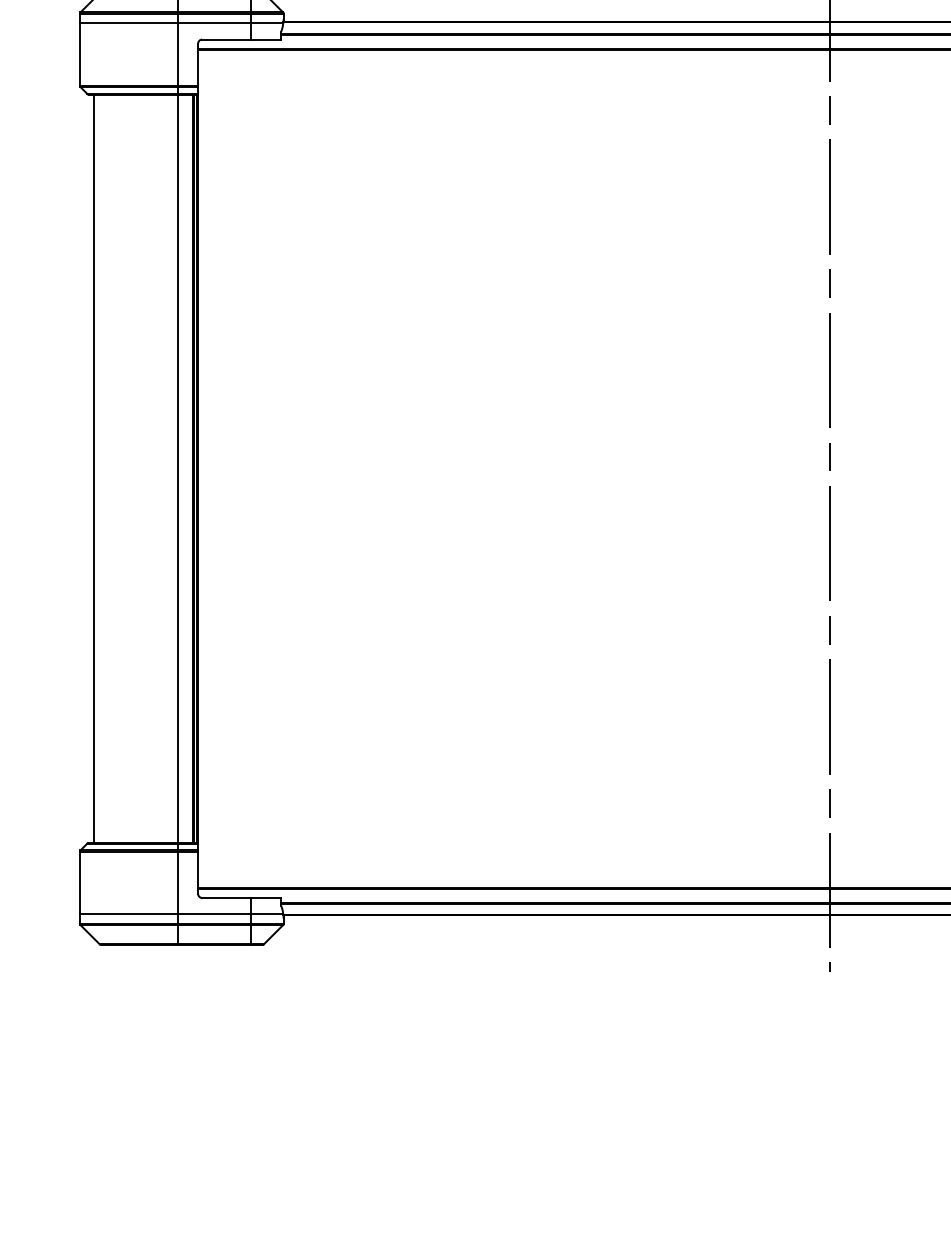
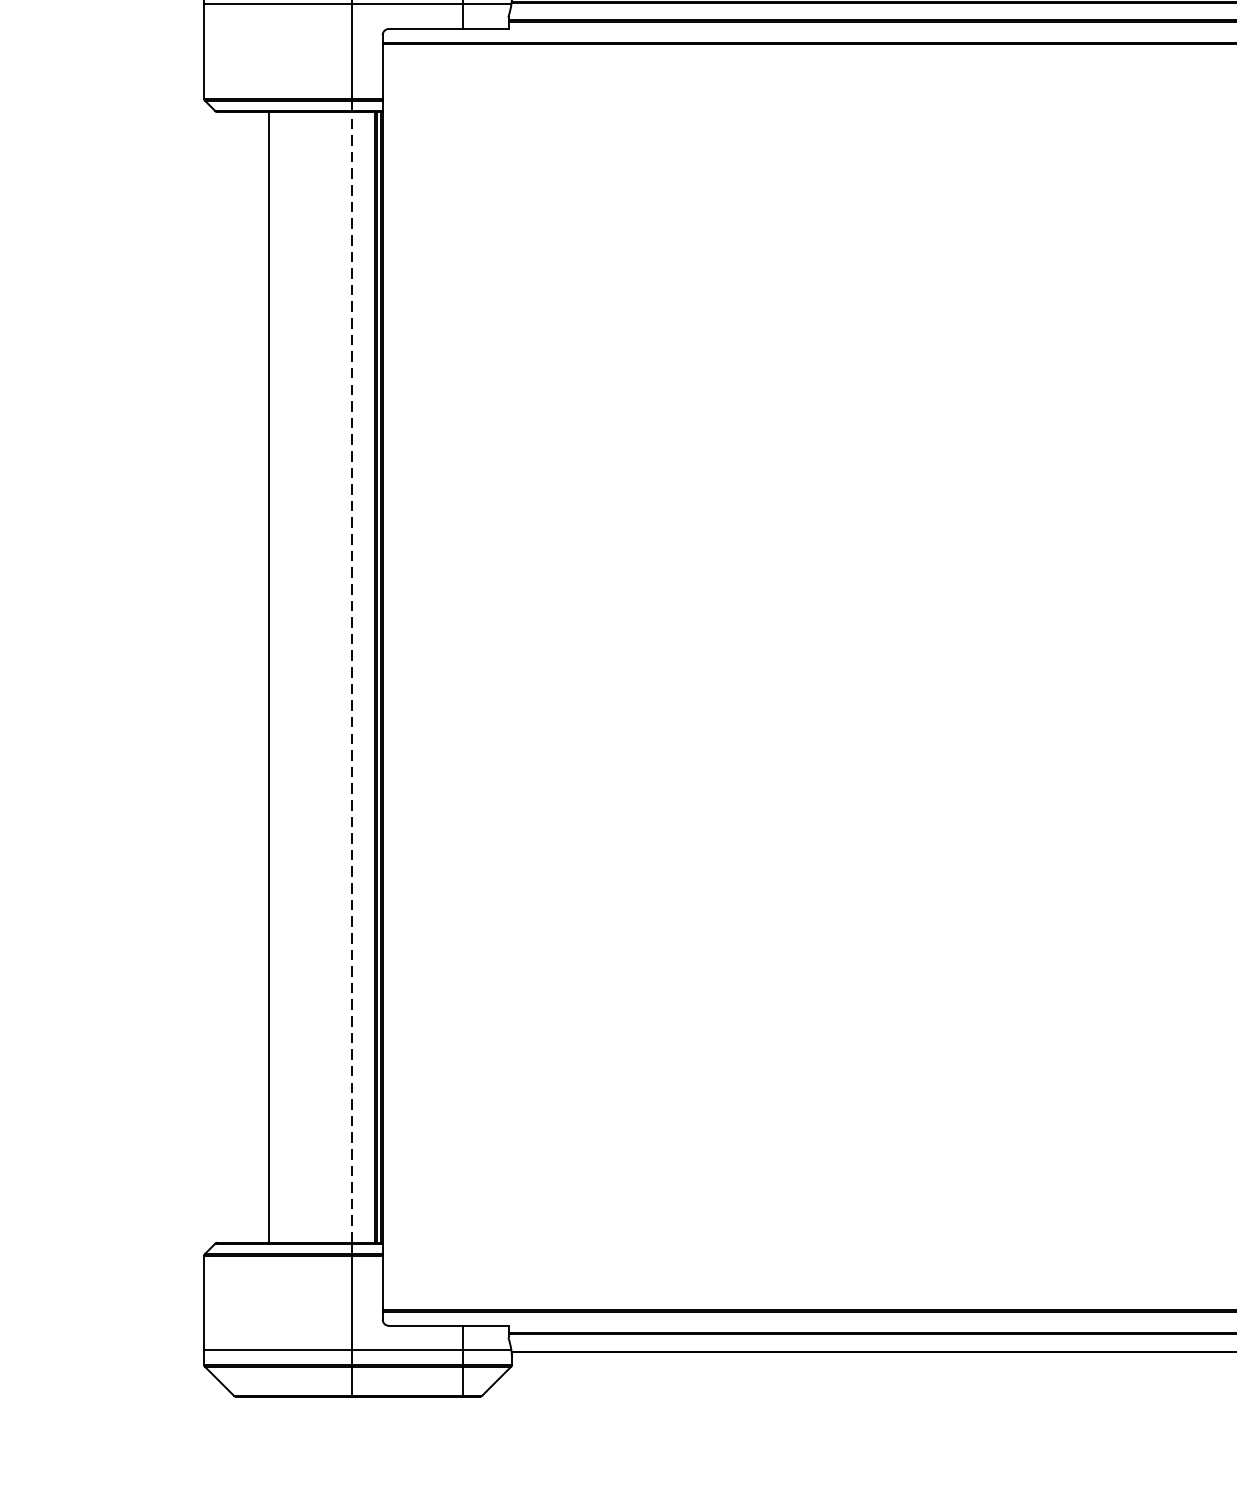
line: (94, 468) -> (269, 676), moved
line: (177, 468) -> (351, 676), solid -> dashed

